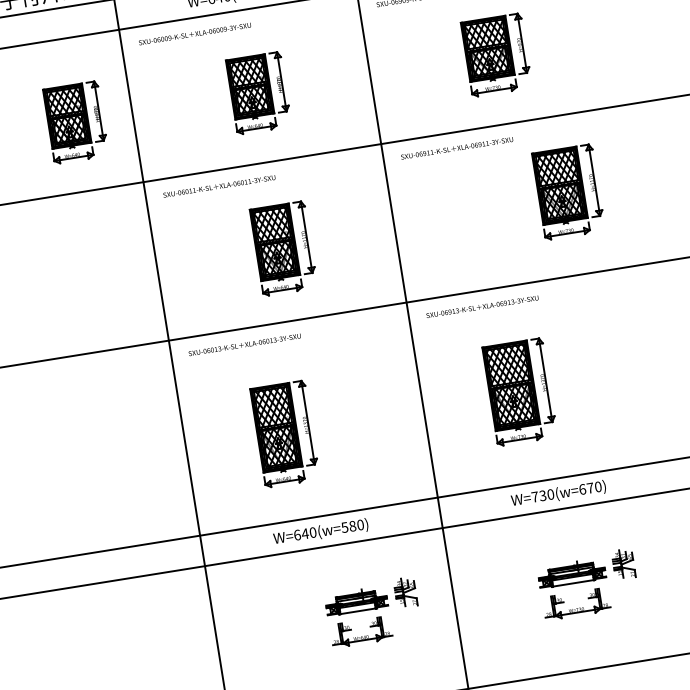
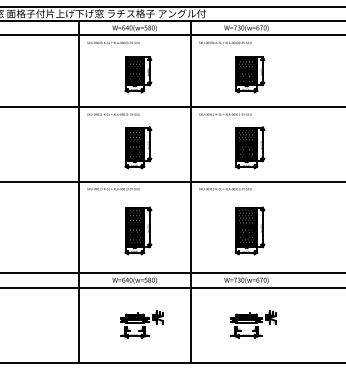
part: (76, 121) -> (52, 74), removed
part: (569, 191) -> (250, 147), moved
part: (520, 390) -> (250, 230), moved
part: (285, 433) -> (138, 230), moved
part: (372, 613) -> (141, 324), moved

